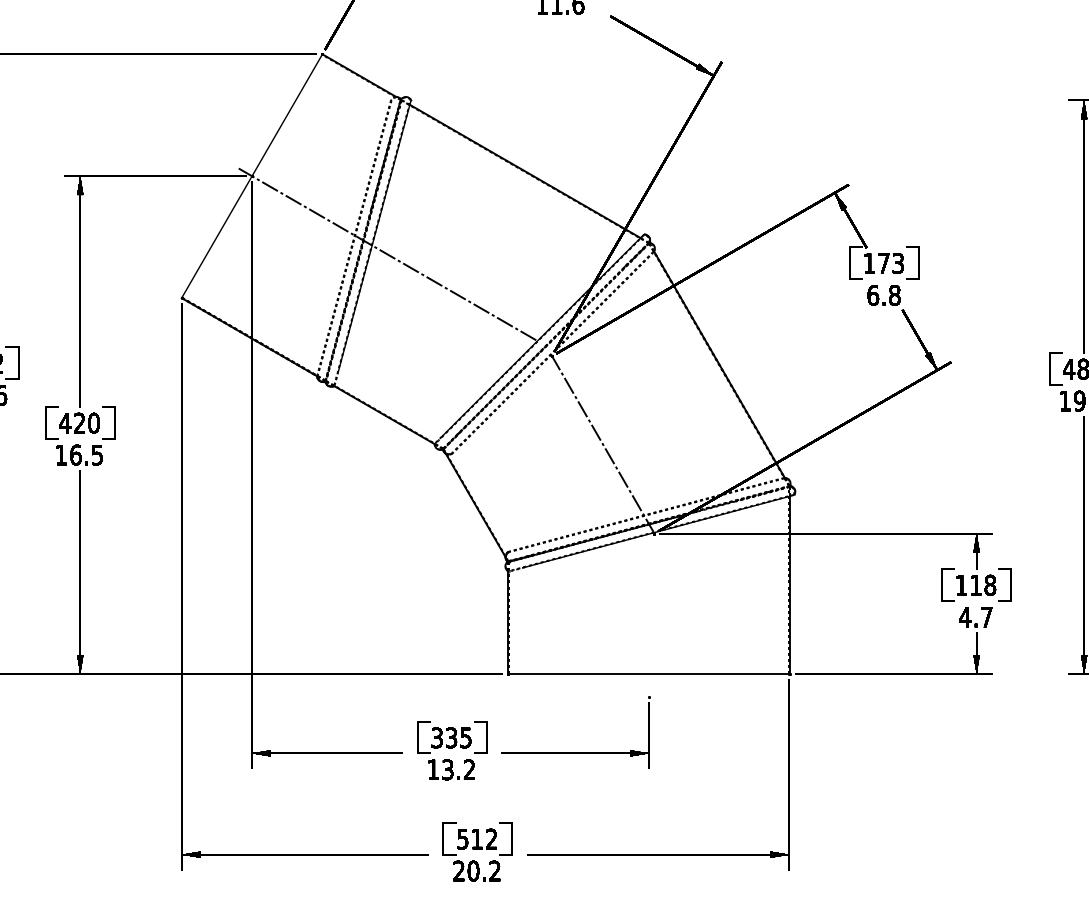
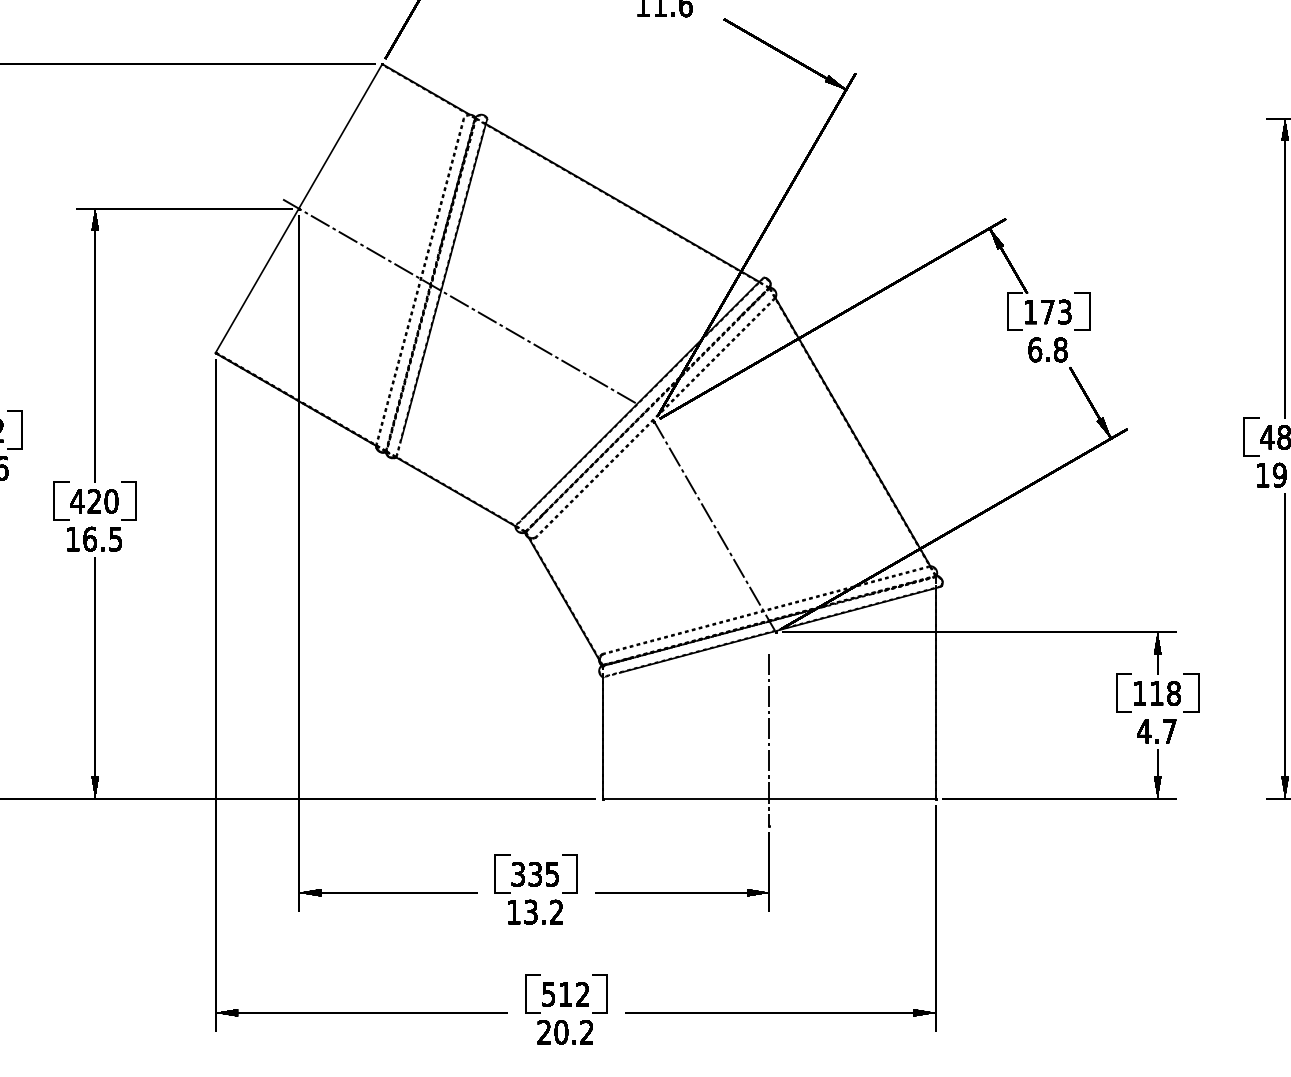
line: (648, 623) -> (768, 738), added

